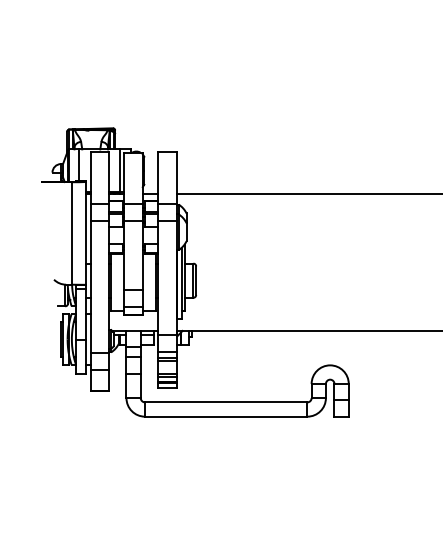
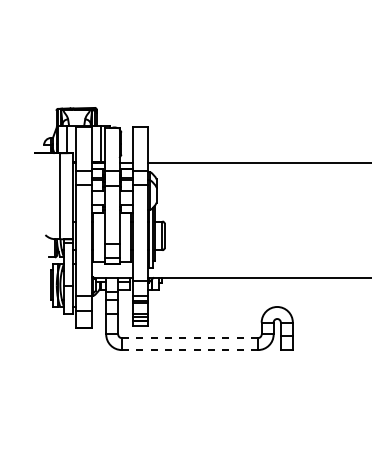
line: (226, 402) -> (190, 338), solid -> dashed
line: (225, 417) -> (189, 350), solid -> dashed

